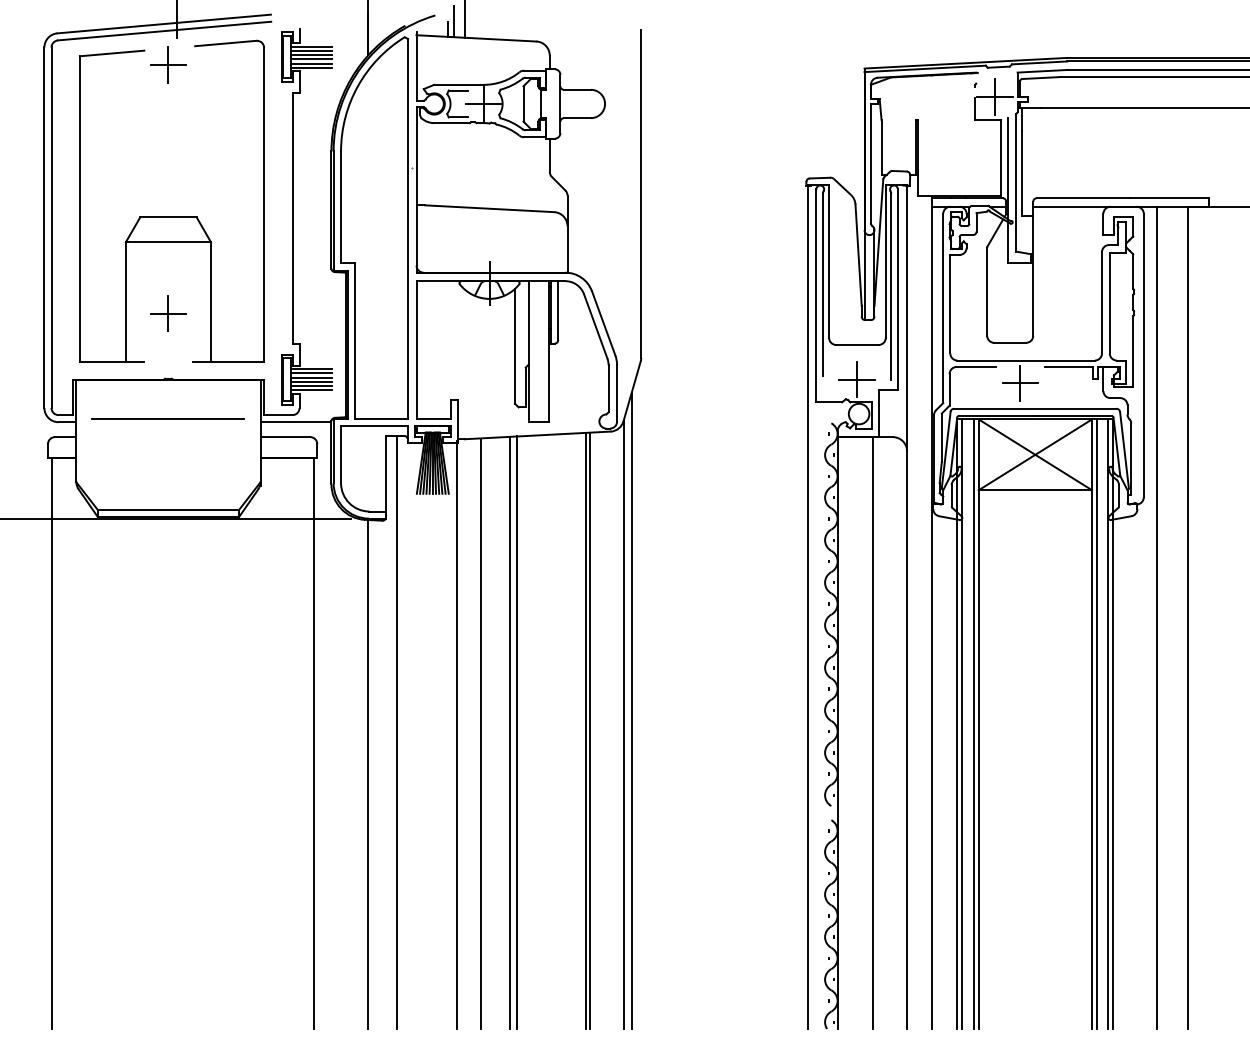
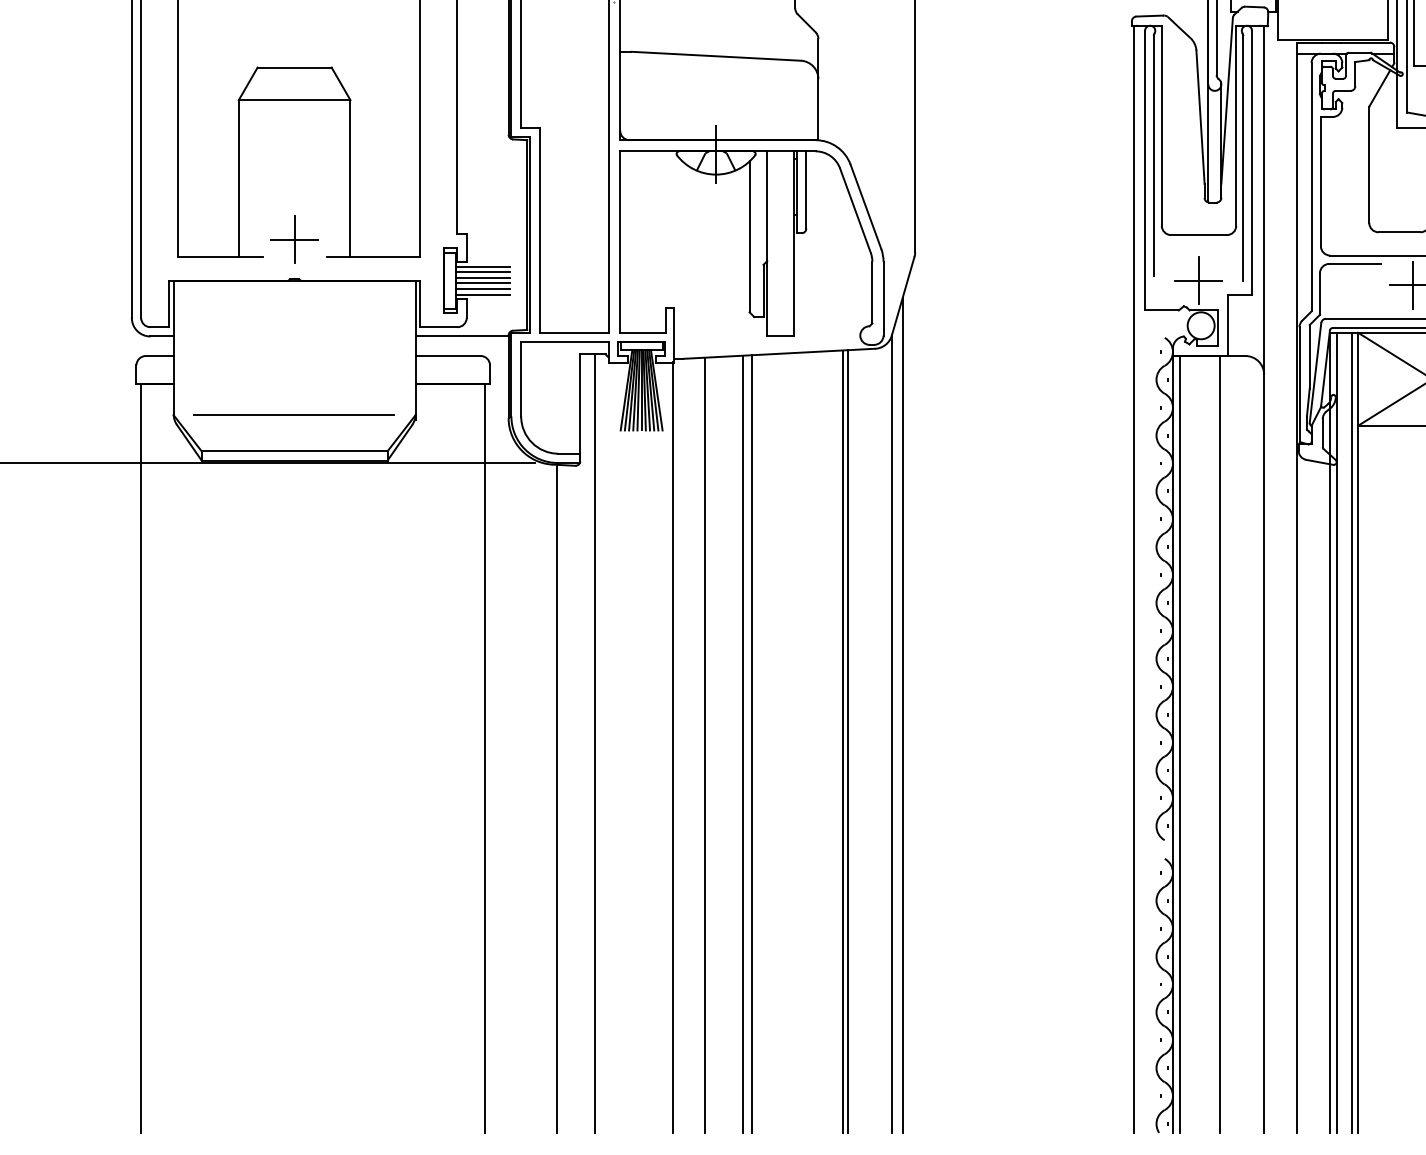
part: (168, 313) -> (294, 239), moved
line: (167, 418) -> (293, 414), moved
line: (843, 732) -> (1180, 743), added

